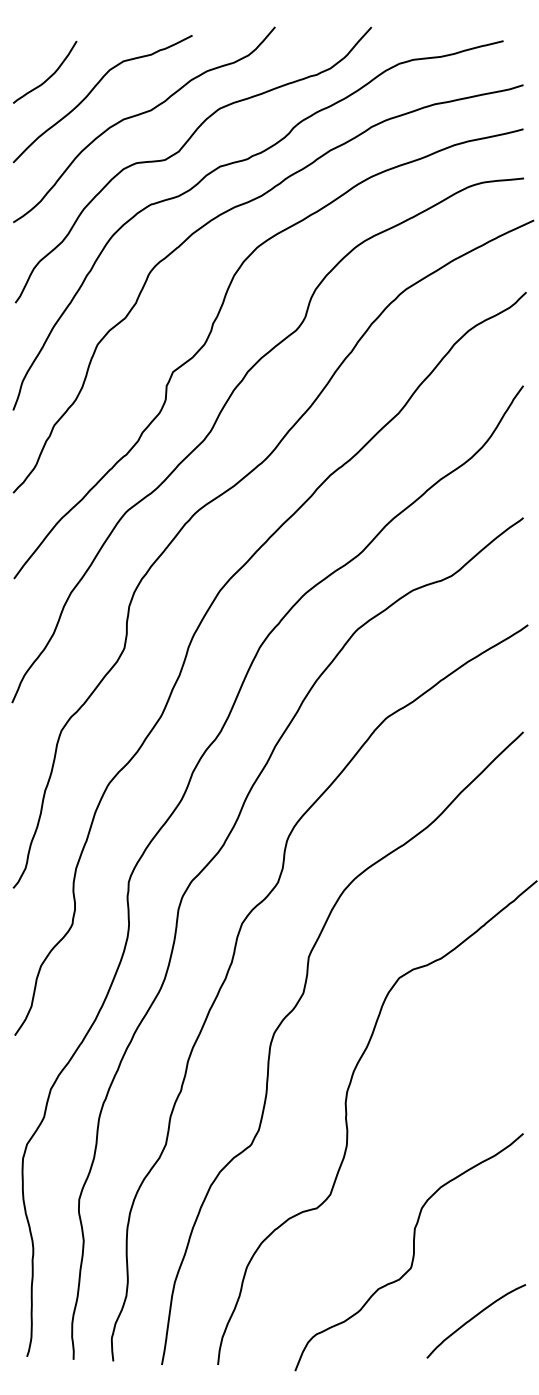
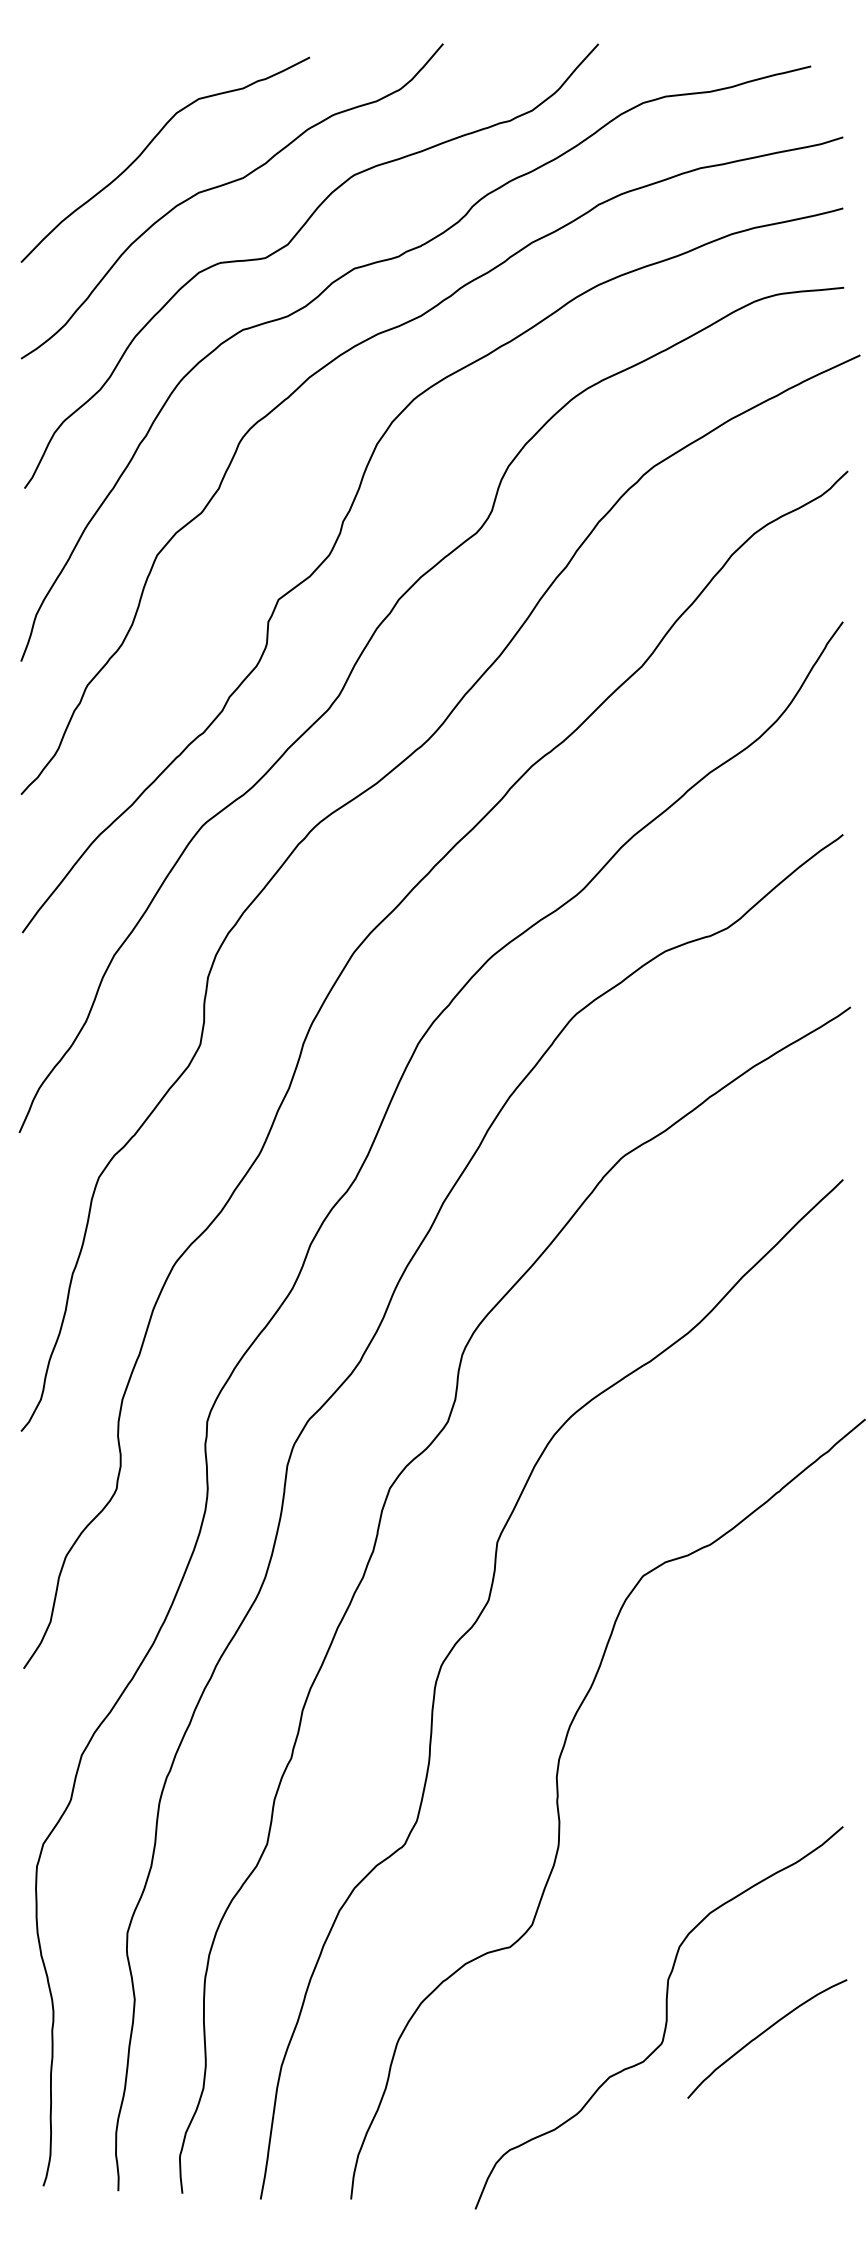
curve: (50, 75) -> (81, 121), removed
curve: (474, 1318) -> (764, 2034), moved

